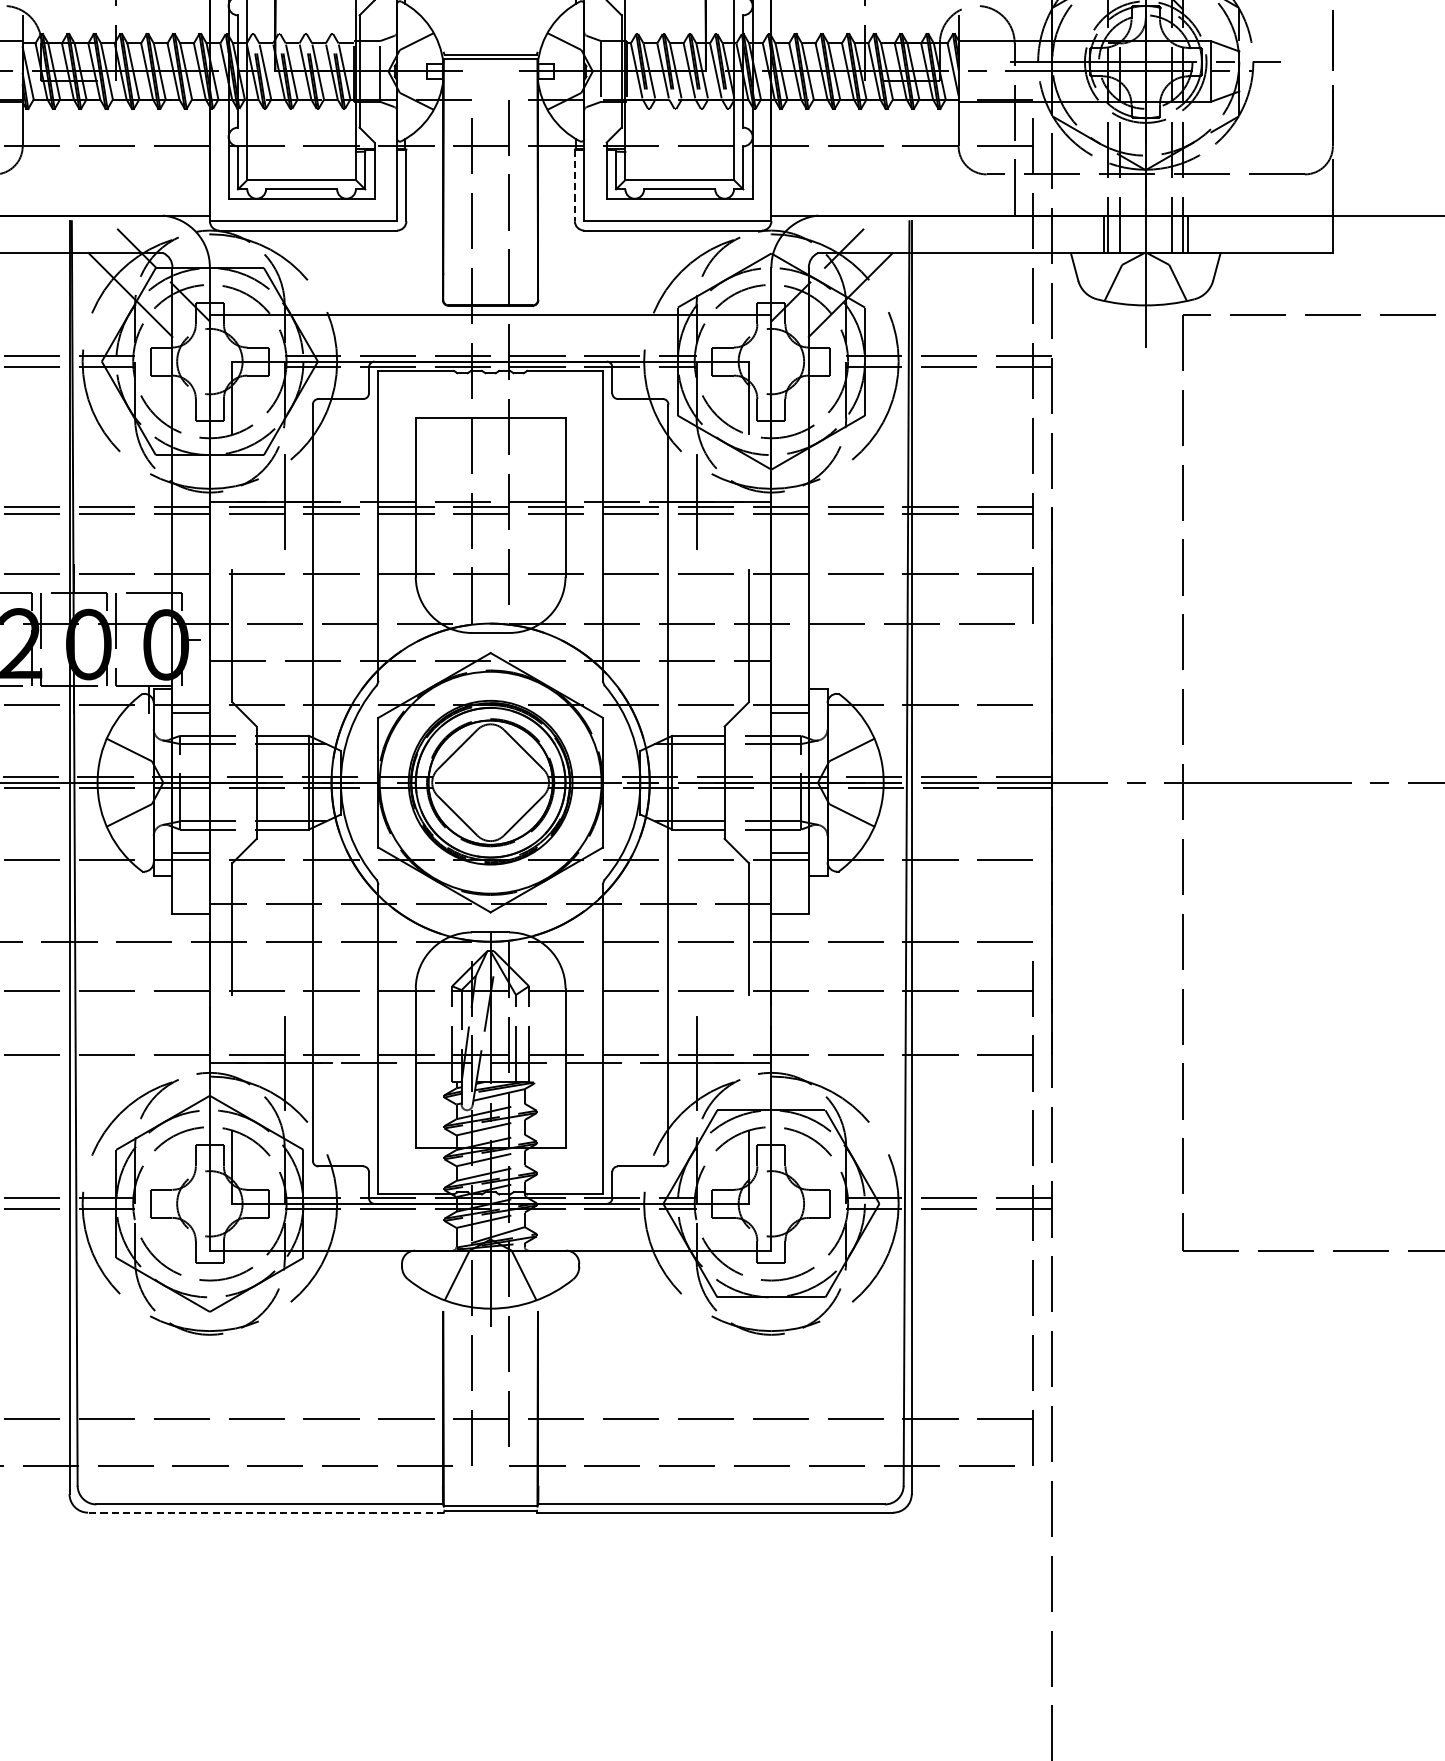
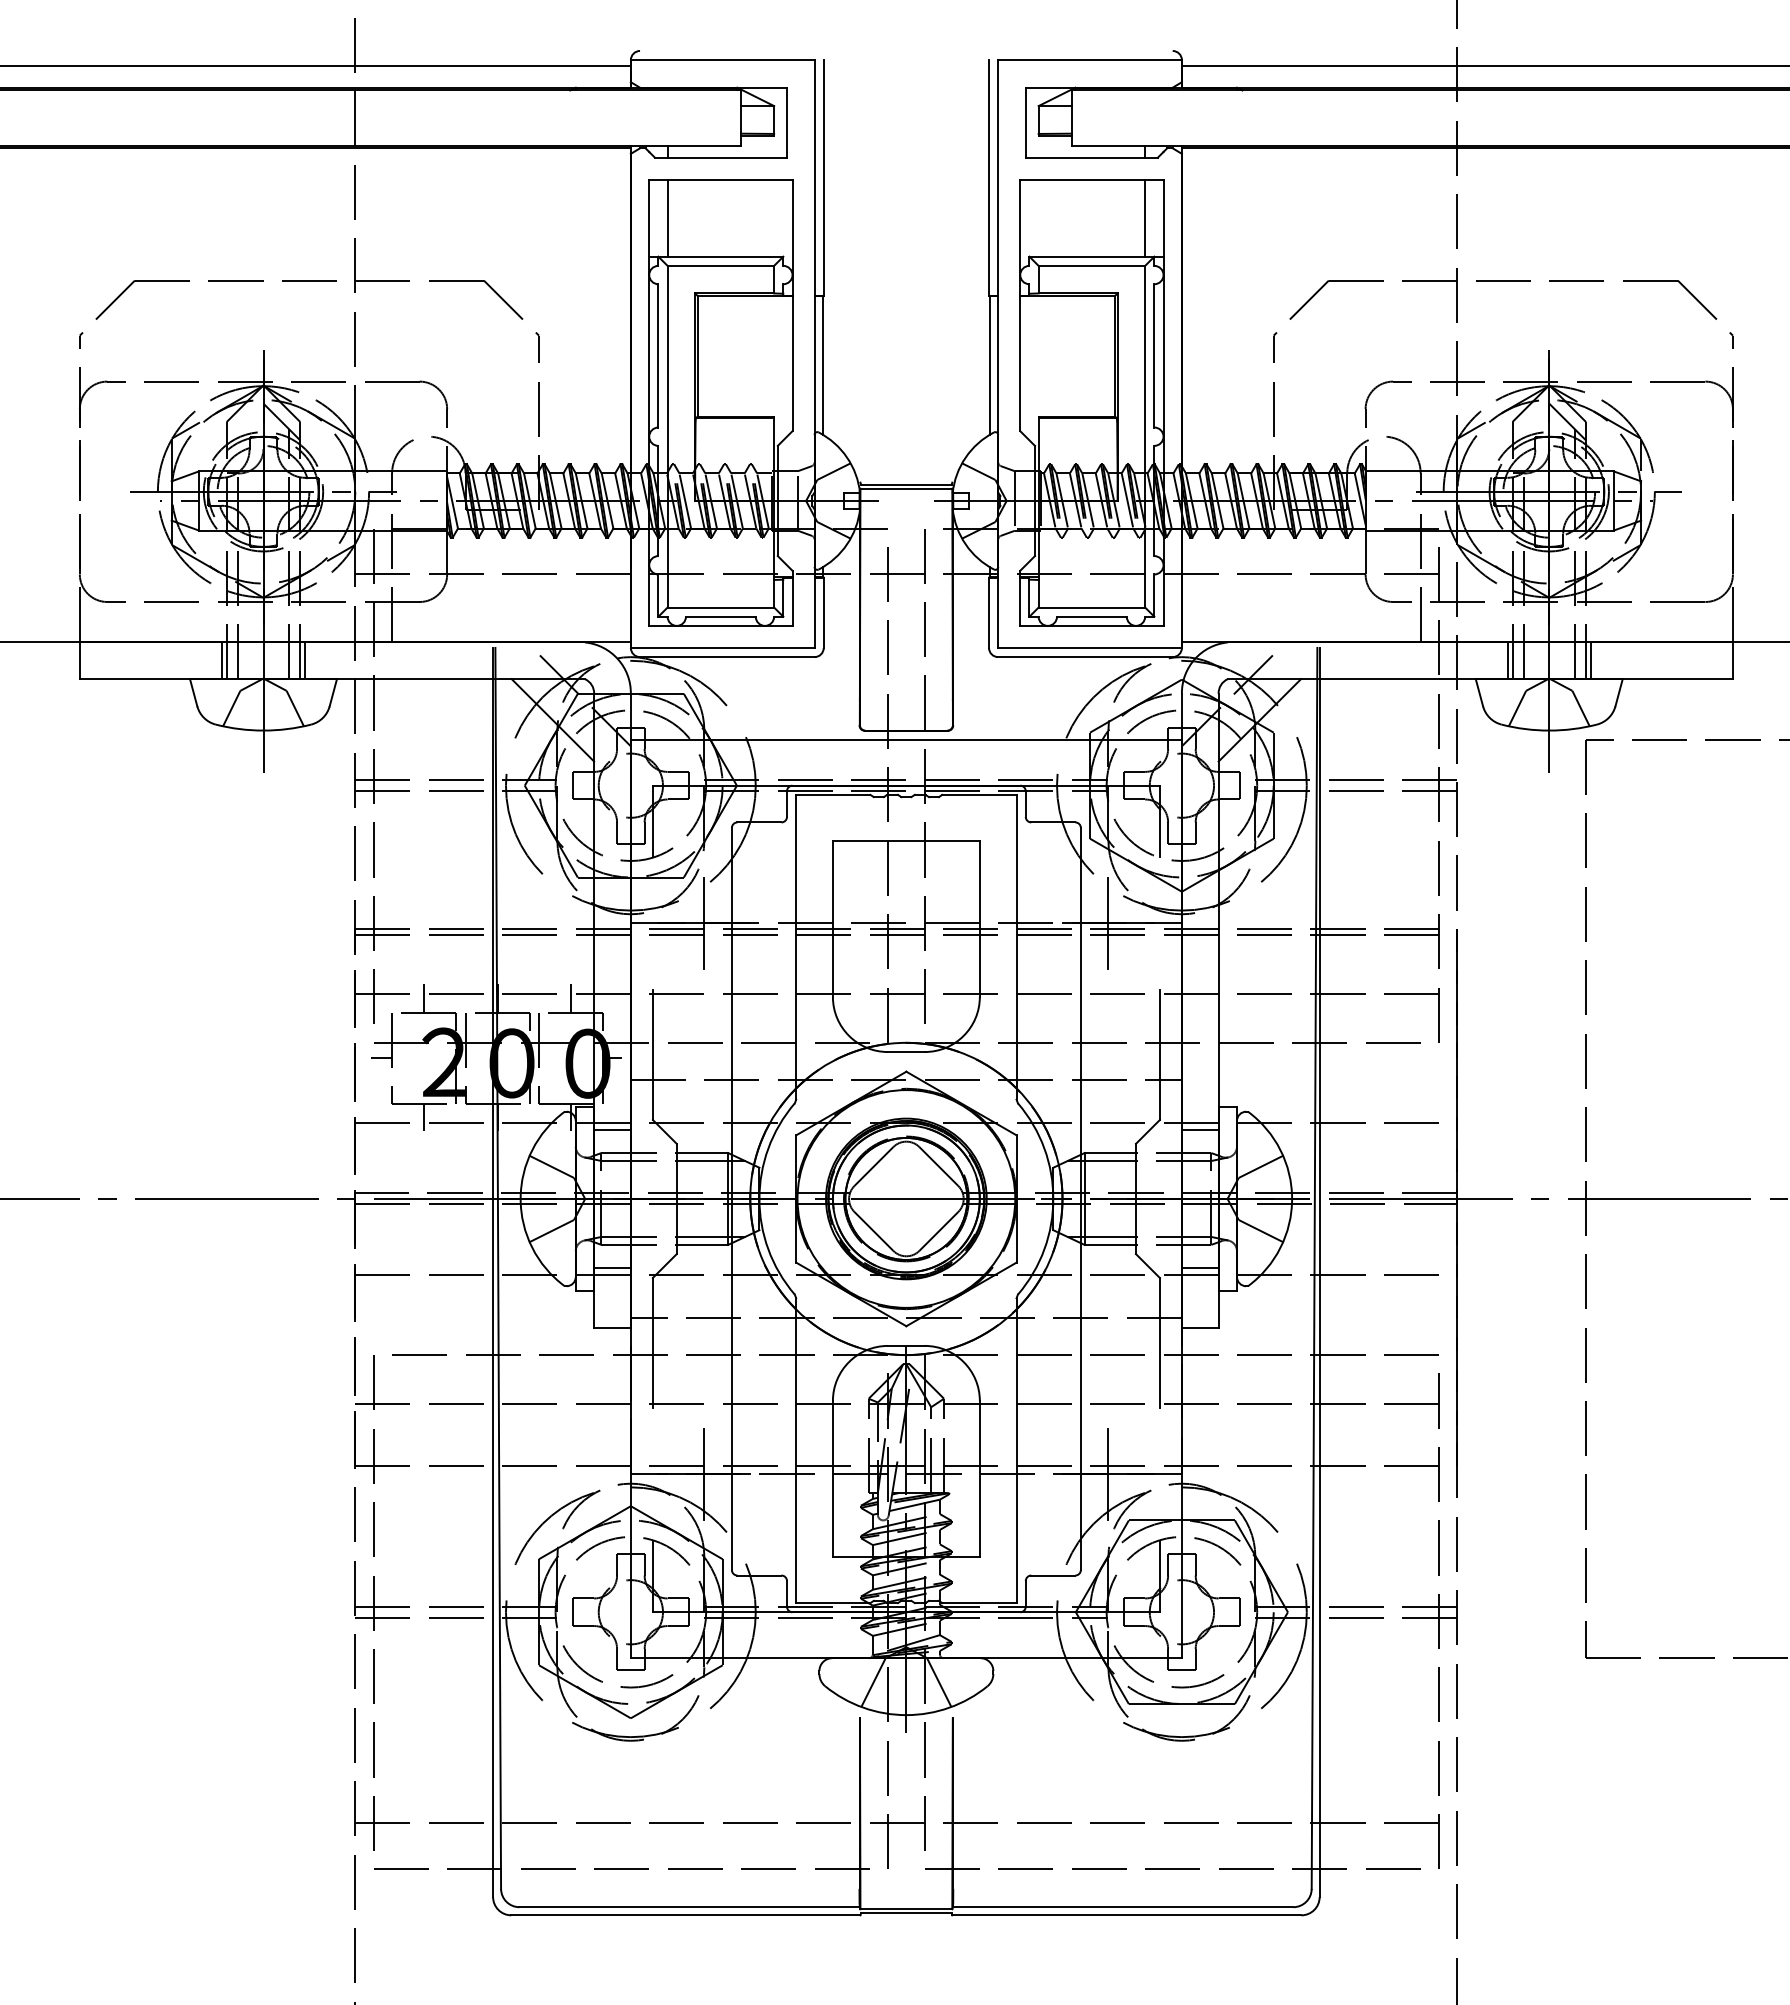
line: (575, 186) -> (989, 613), dashed -> solid
line: (149, 577) -> (571, 997), added
line: (265, 1512) -> (685, 1915), dashed -> solid

